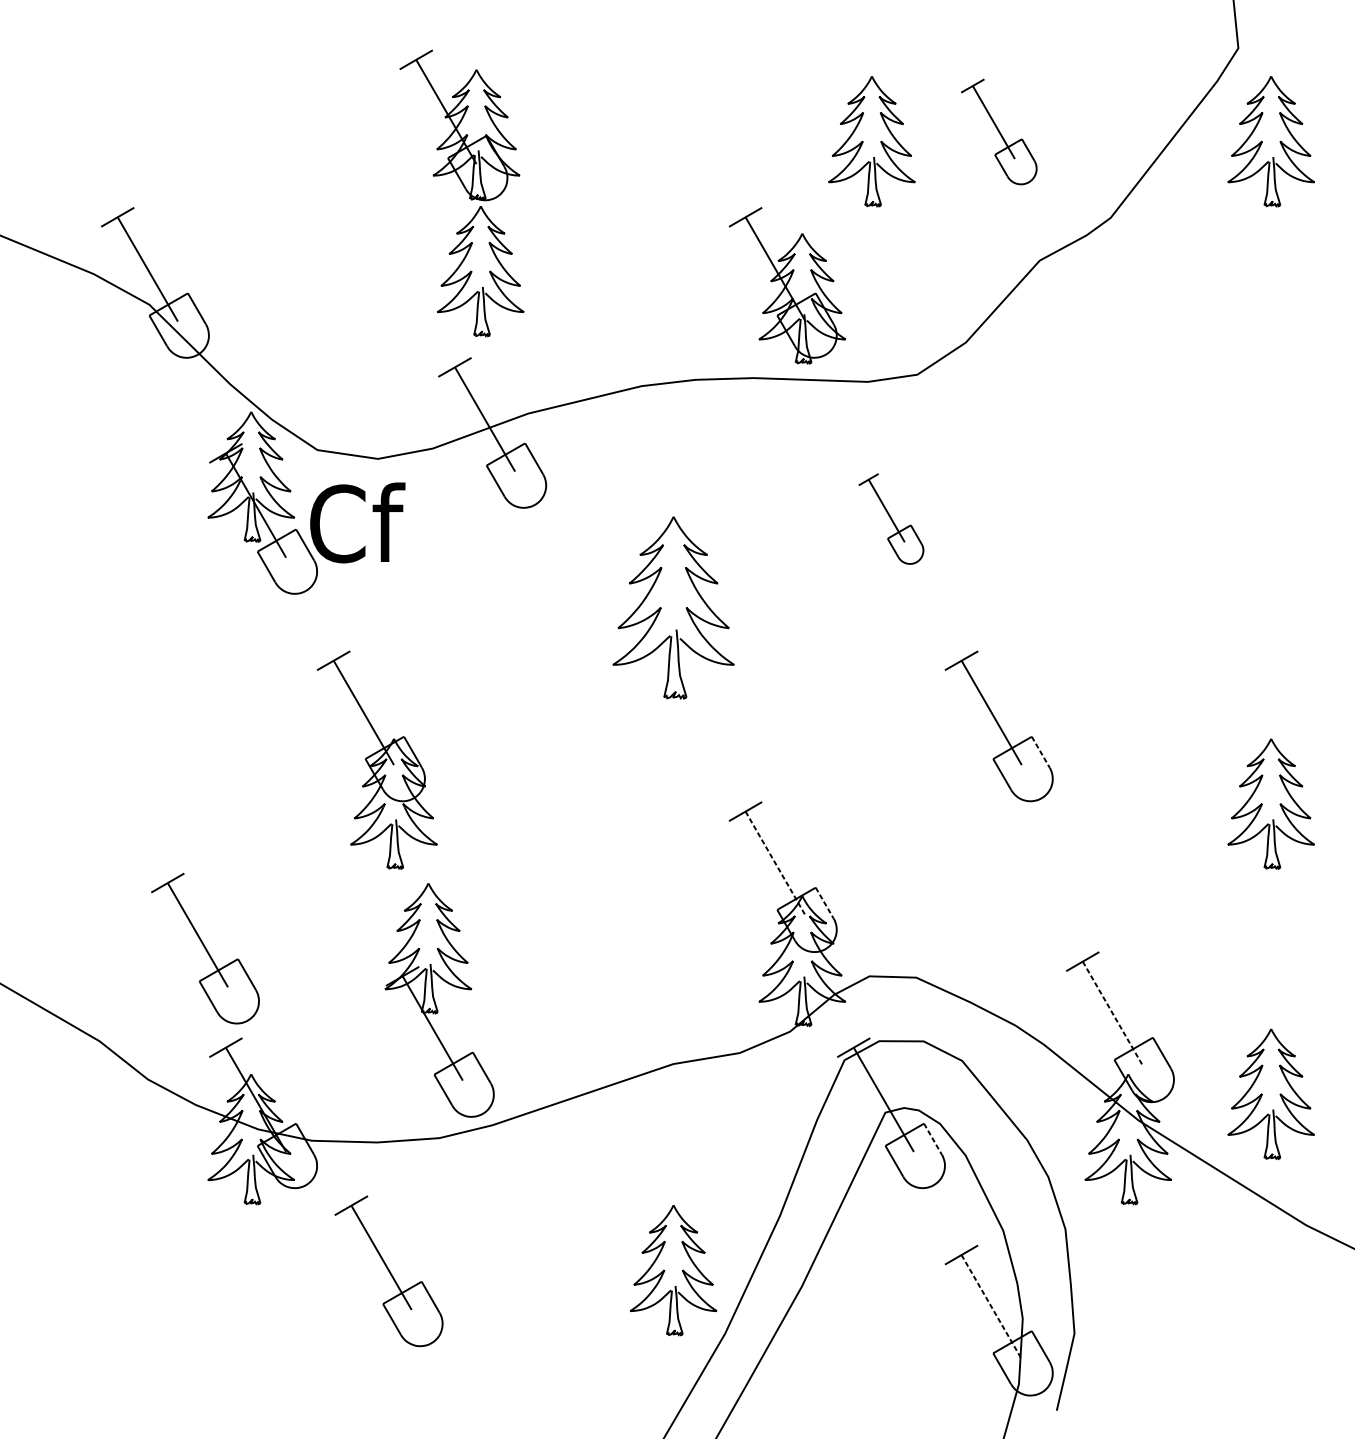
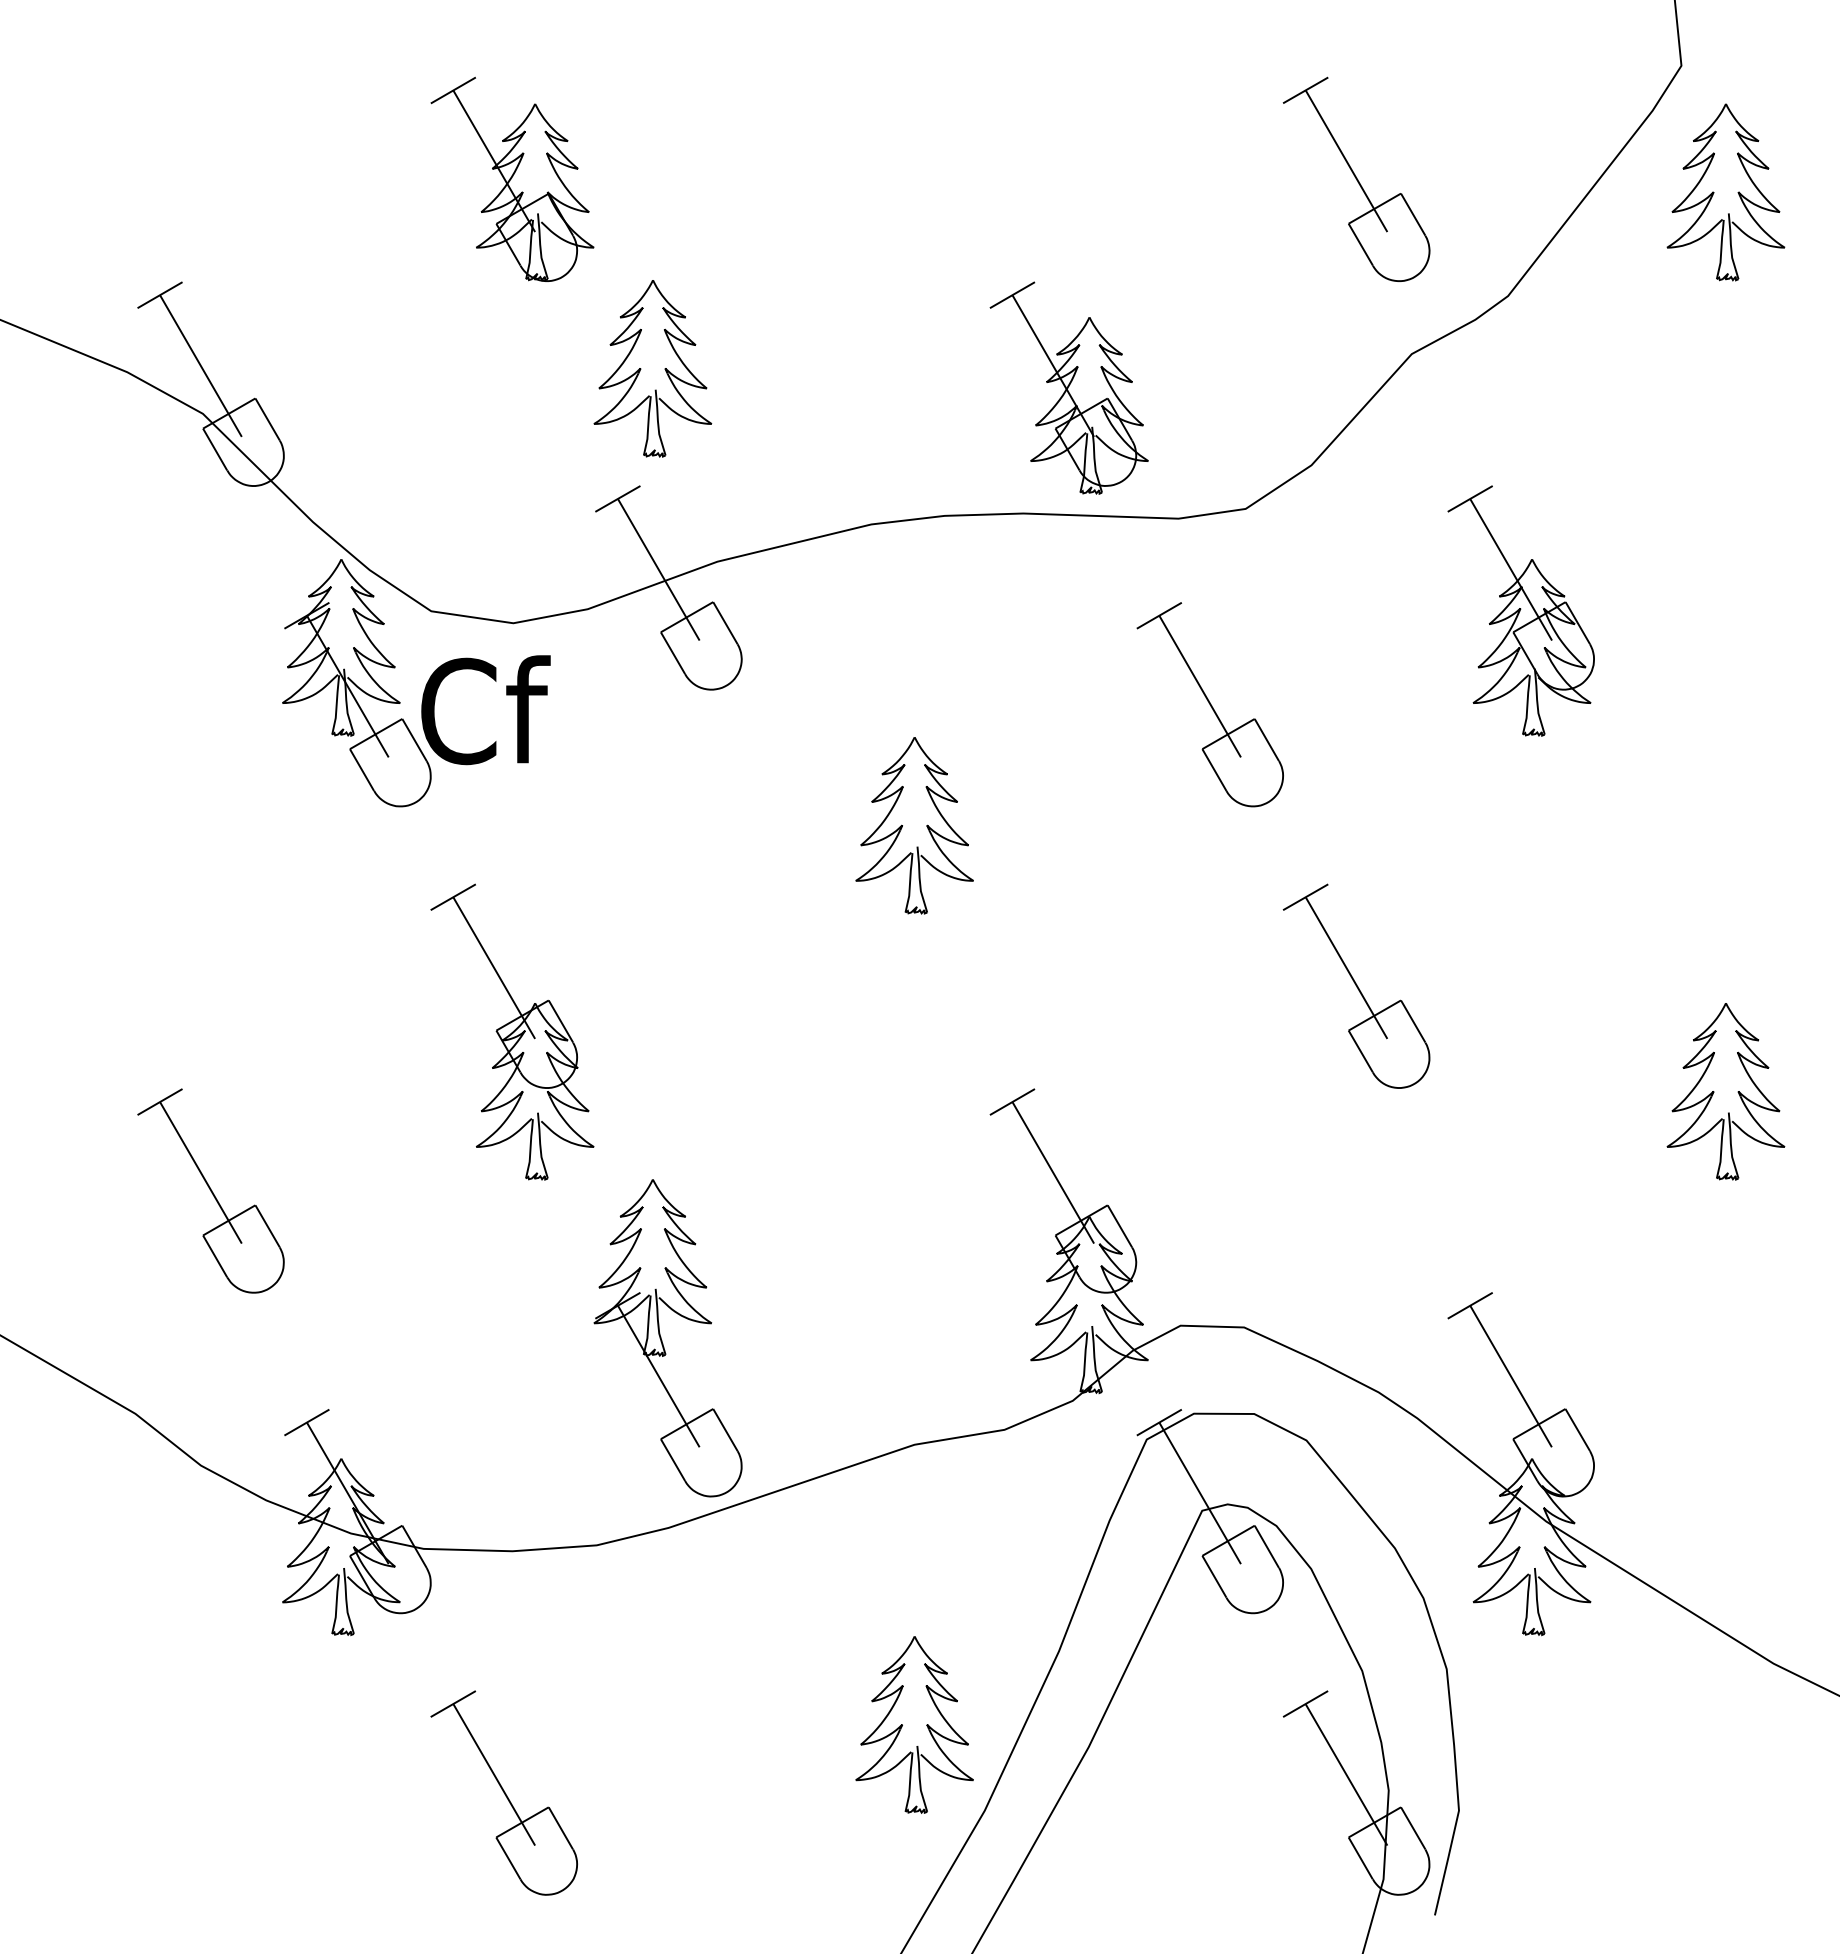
part: (459, 124) -> (512, 178), moved
part: (999, 131) -> (1356, 178), size x1.43
part: (871, 141) -> (1183, 192), removed
part: (1119, 449) -> (1520, 610), added
part: (890, 518) -> (1209, 704), size x1.67
part: (673, 607) -> (914, 825), size x0.71
line: (1041, 752) -> (1413, 1021), dashed -> solid
line: (775, 863) -> (1053, 1172), dashed -> solid
line: (825, 903) -> (1120, 1226), dashed -> solid
part: (204, 948) -> (210, 1190), moved
part: (439, 1000) -> (667, 1338), moved
line: (1113, 1013) -> (1511, 1376), dashed -> solid
part: (1262, 1094) -> (1714, 1485), removed
line: (933, 1139) -> (1267, 1547), dashed -> solid
part: (388, 1270) -> (503, 1792), moved
line: (991, 1306) -> (1346, 1774), dashed -> solid

